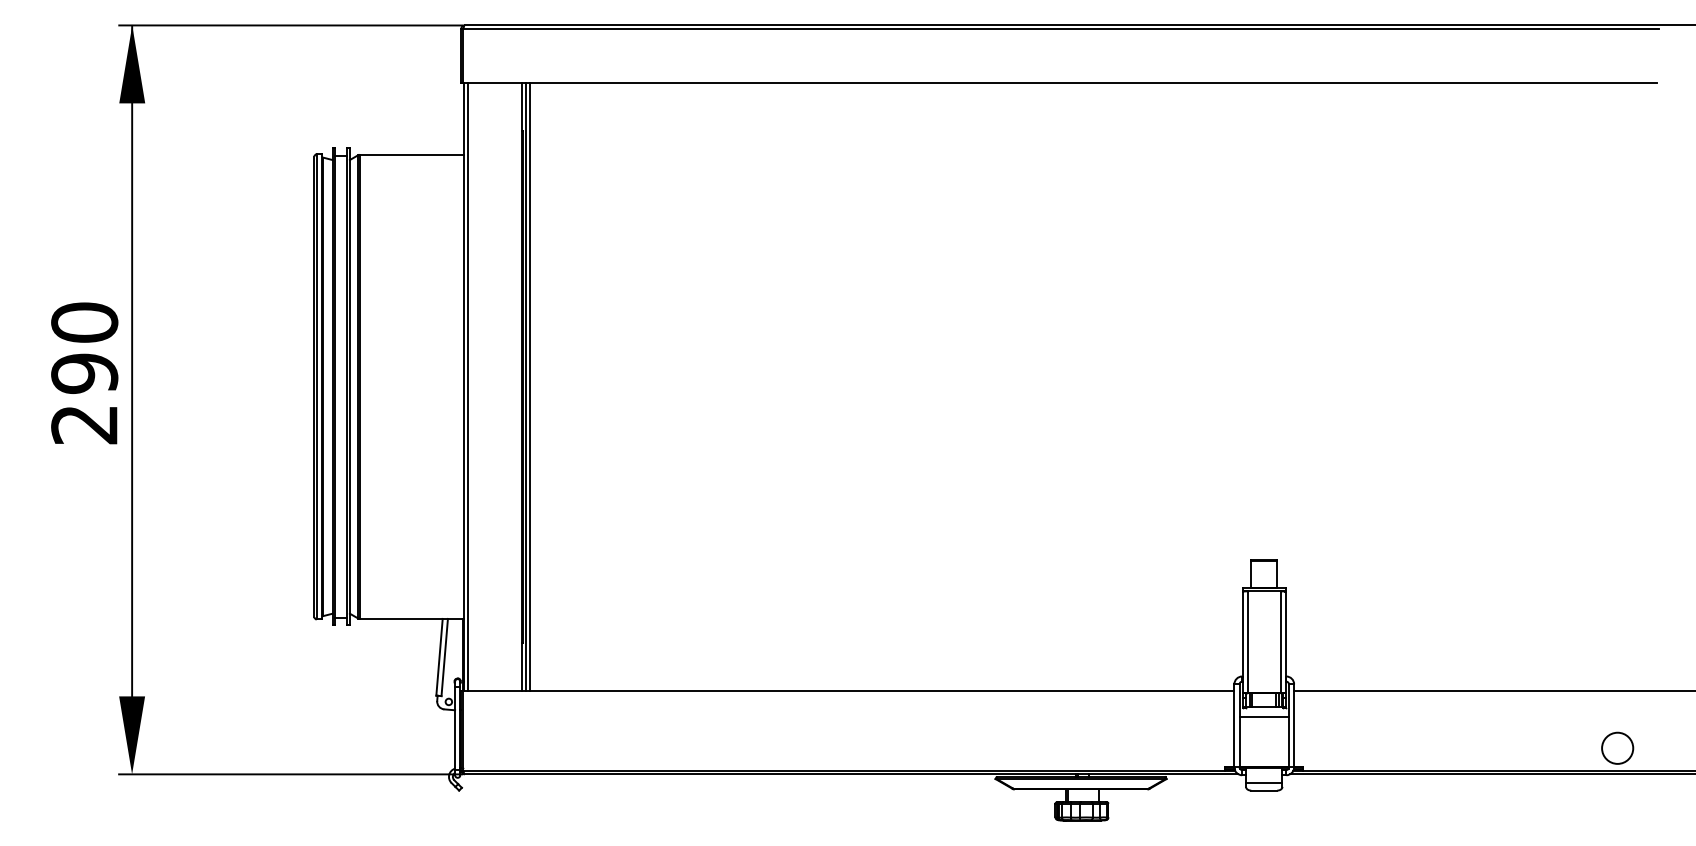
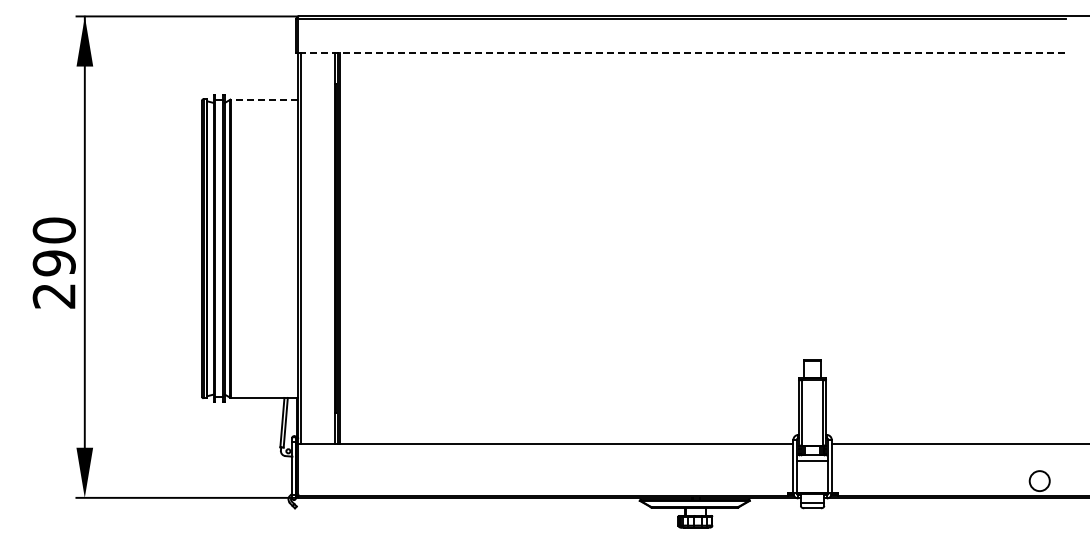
line: (1060, 83) -> (681, 53), solid -> dashed
line: (411, 154) -> (264, 99), solid -> dashed
text: (83, 372) -> (53, 262), moved

